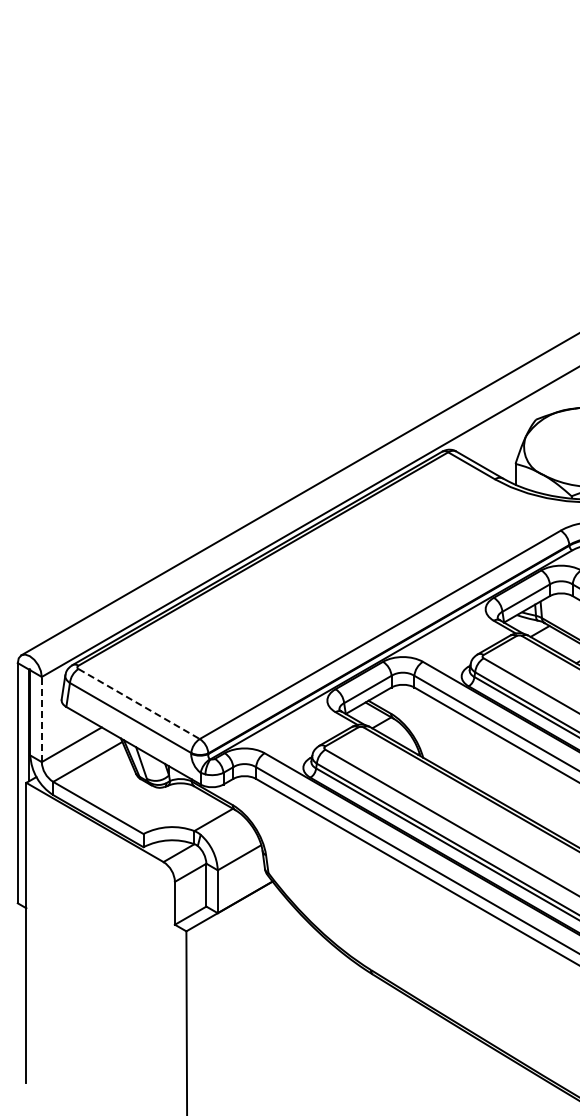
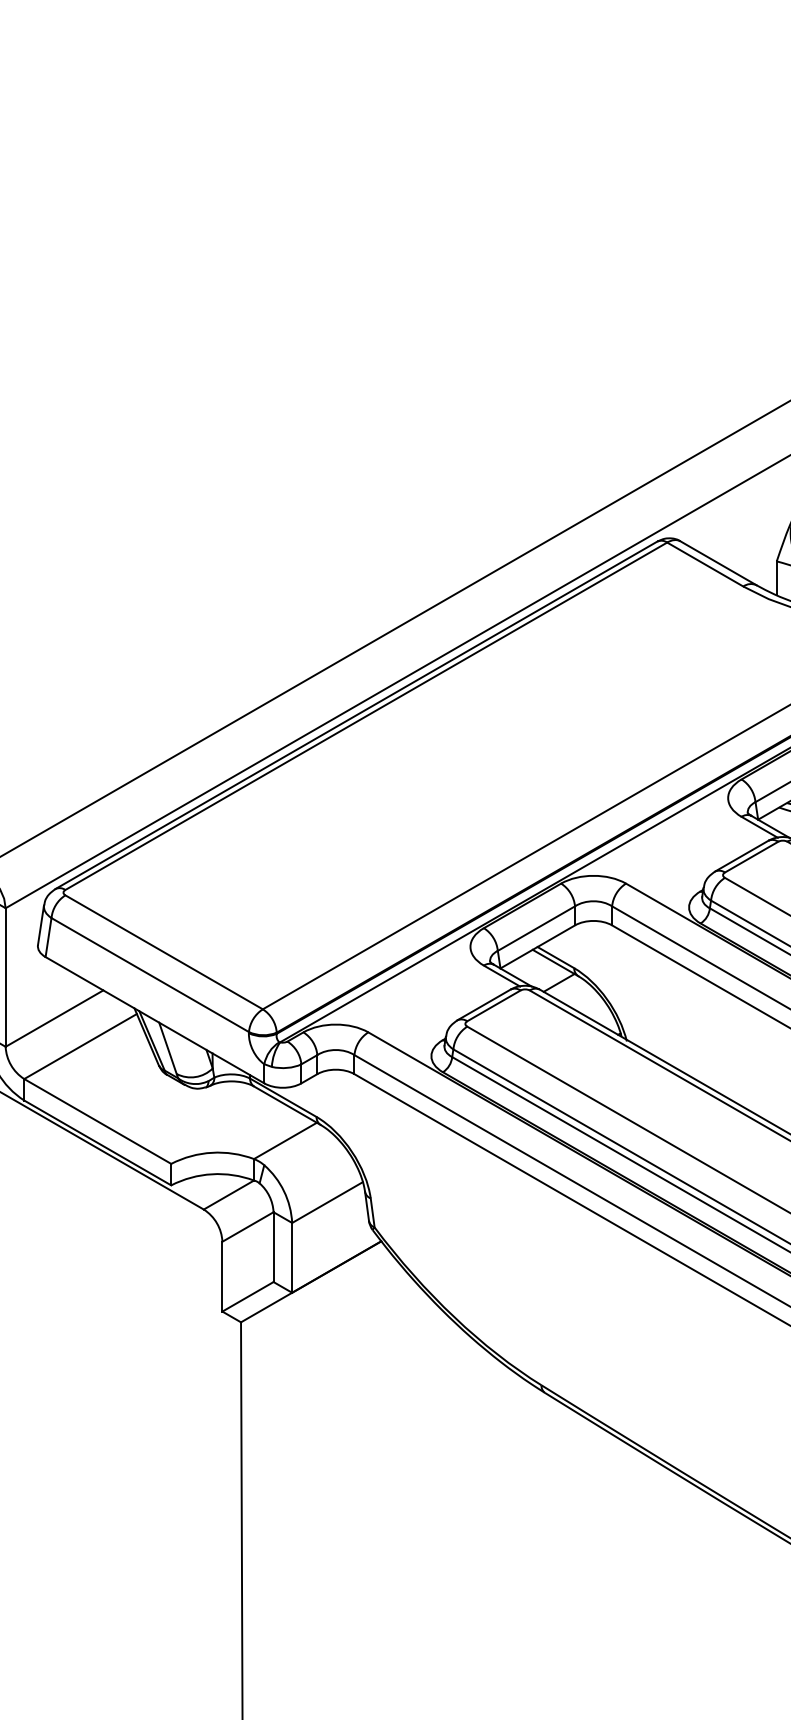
line: (139, 704) -> (164, 953), dashed -> solid
line: (41, 719) -> (5, 977), dashed -> solid

